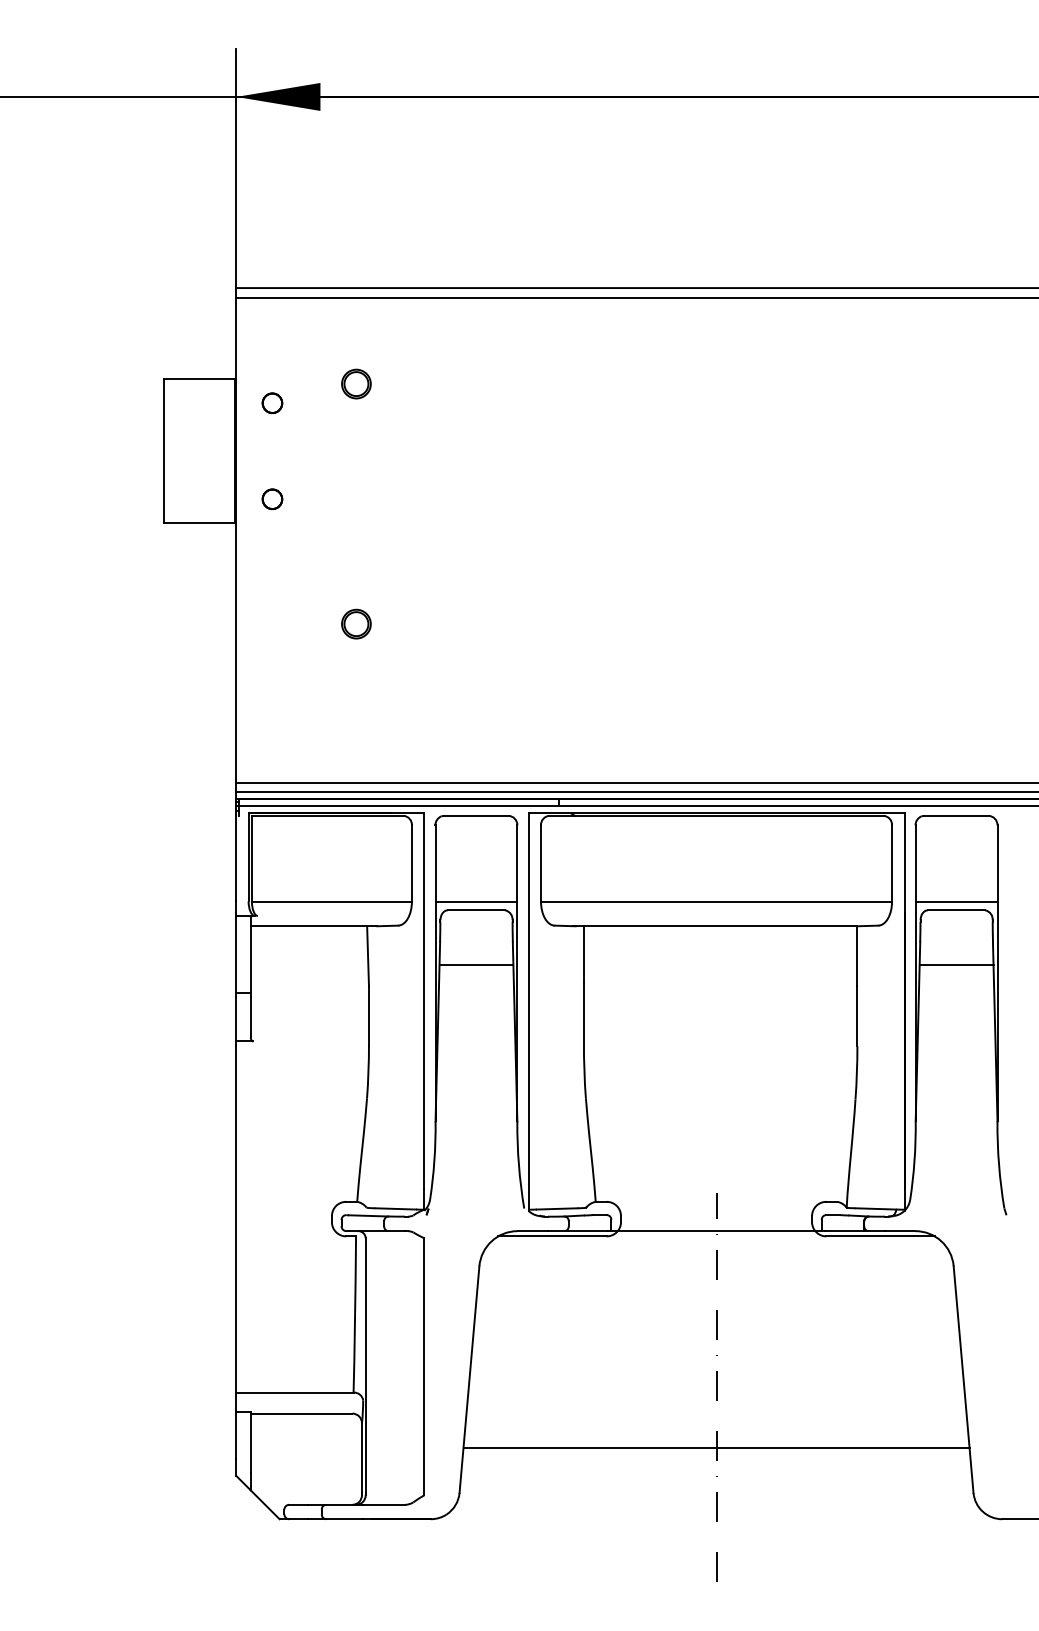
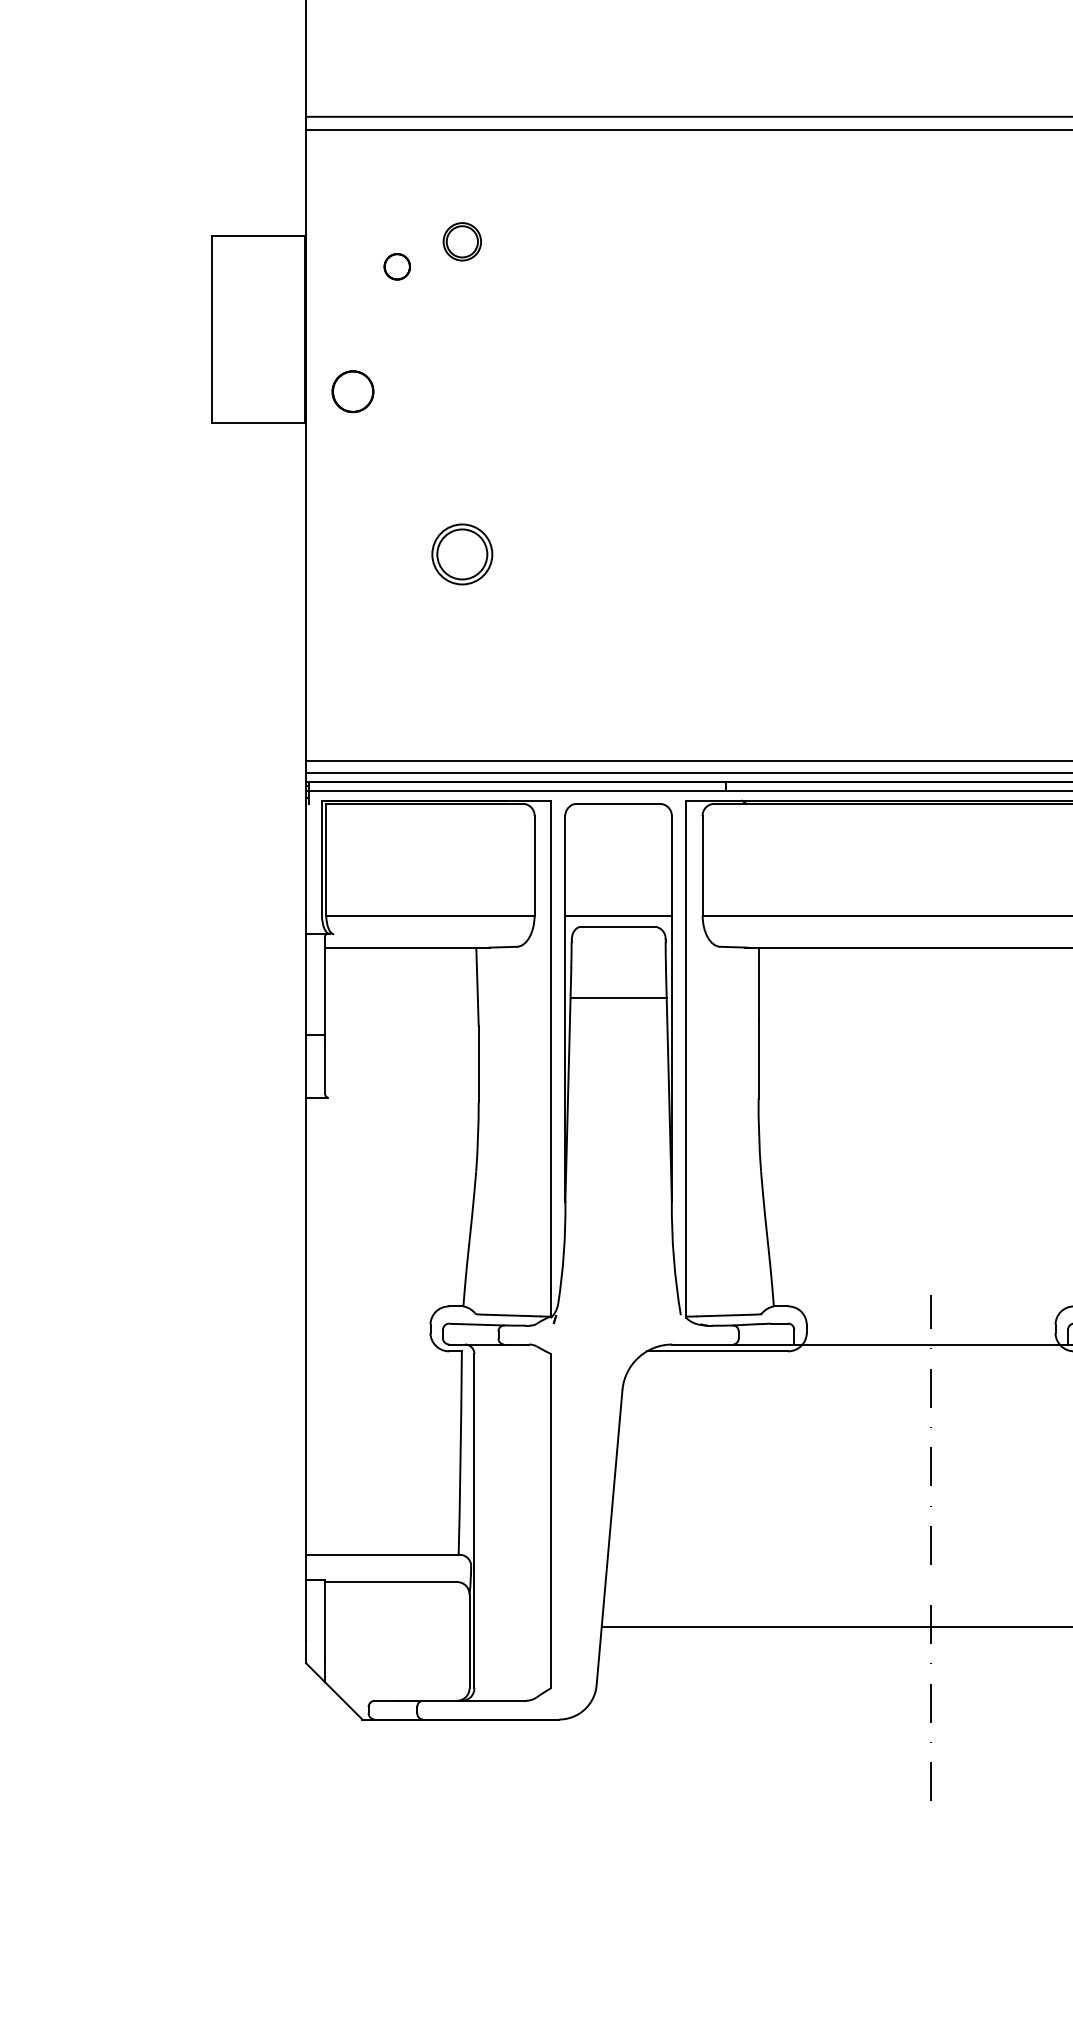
part: (272, 402) -> (397, 265), moved
part: (272, 499) -> (353, 392), size x1.6
part: (356, 623) -> (462, 553), size x1.6

